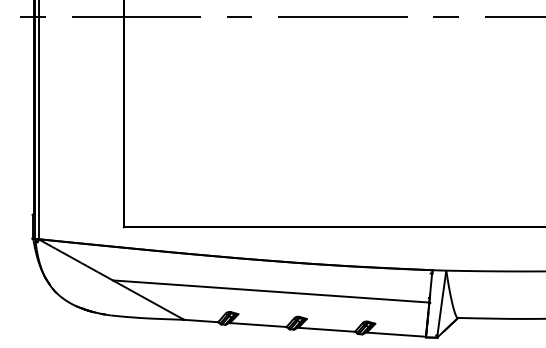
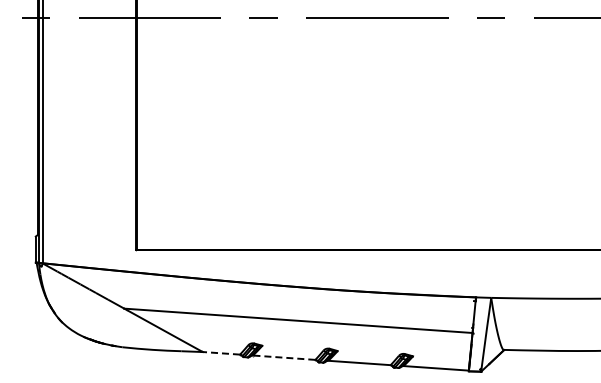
line: (201, 321) -> (221, 353), solid -> dashed
line: (257, 324) -> (283, 357), solid -> dashed

